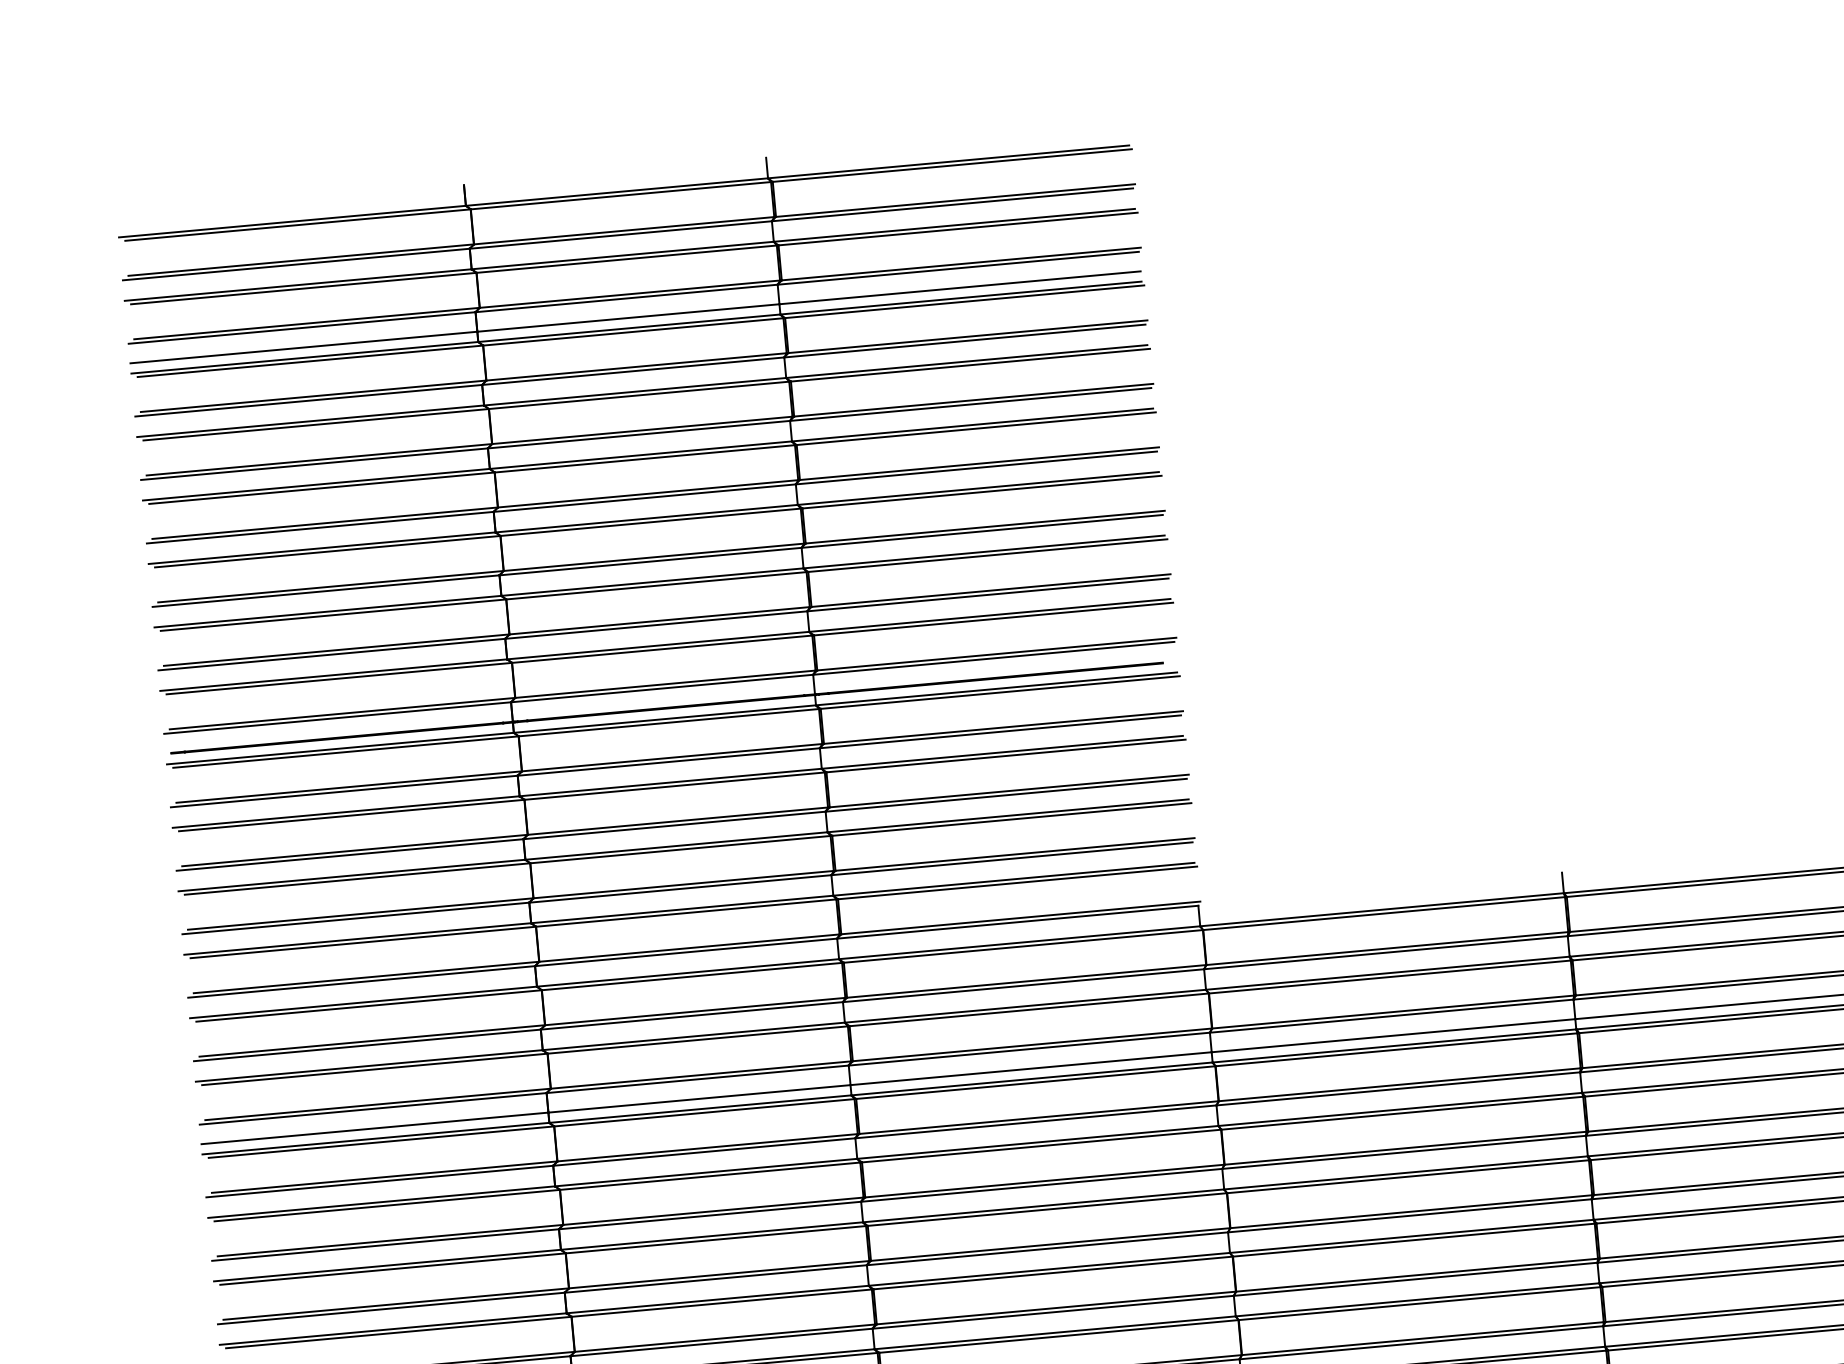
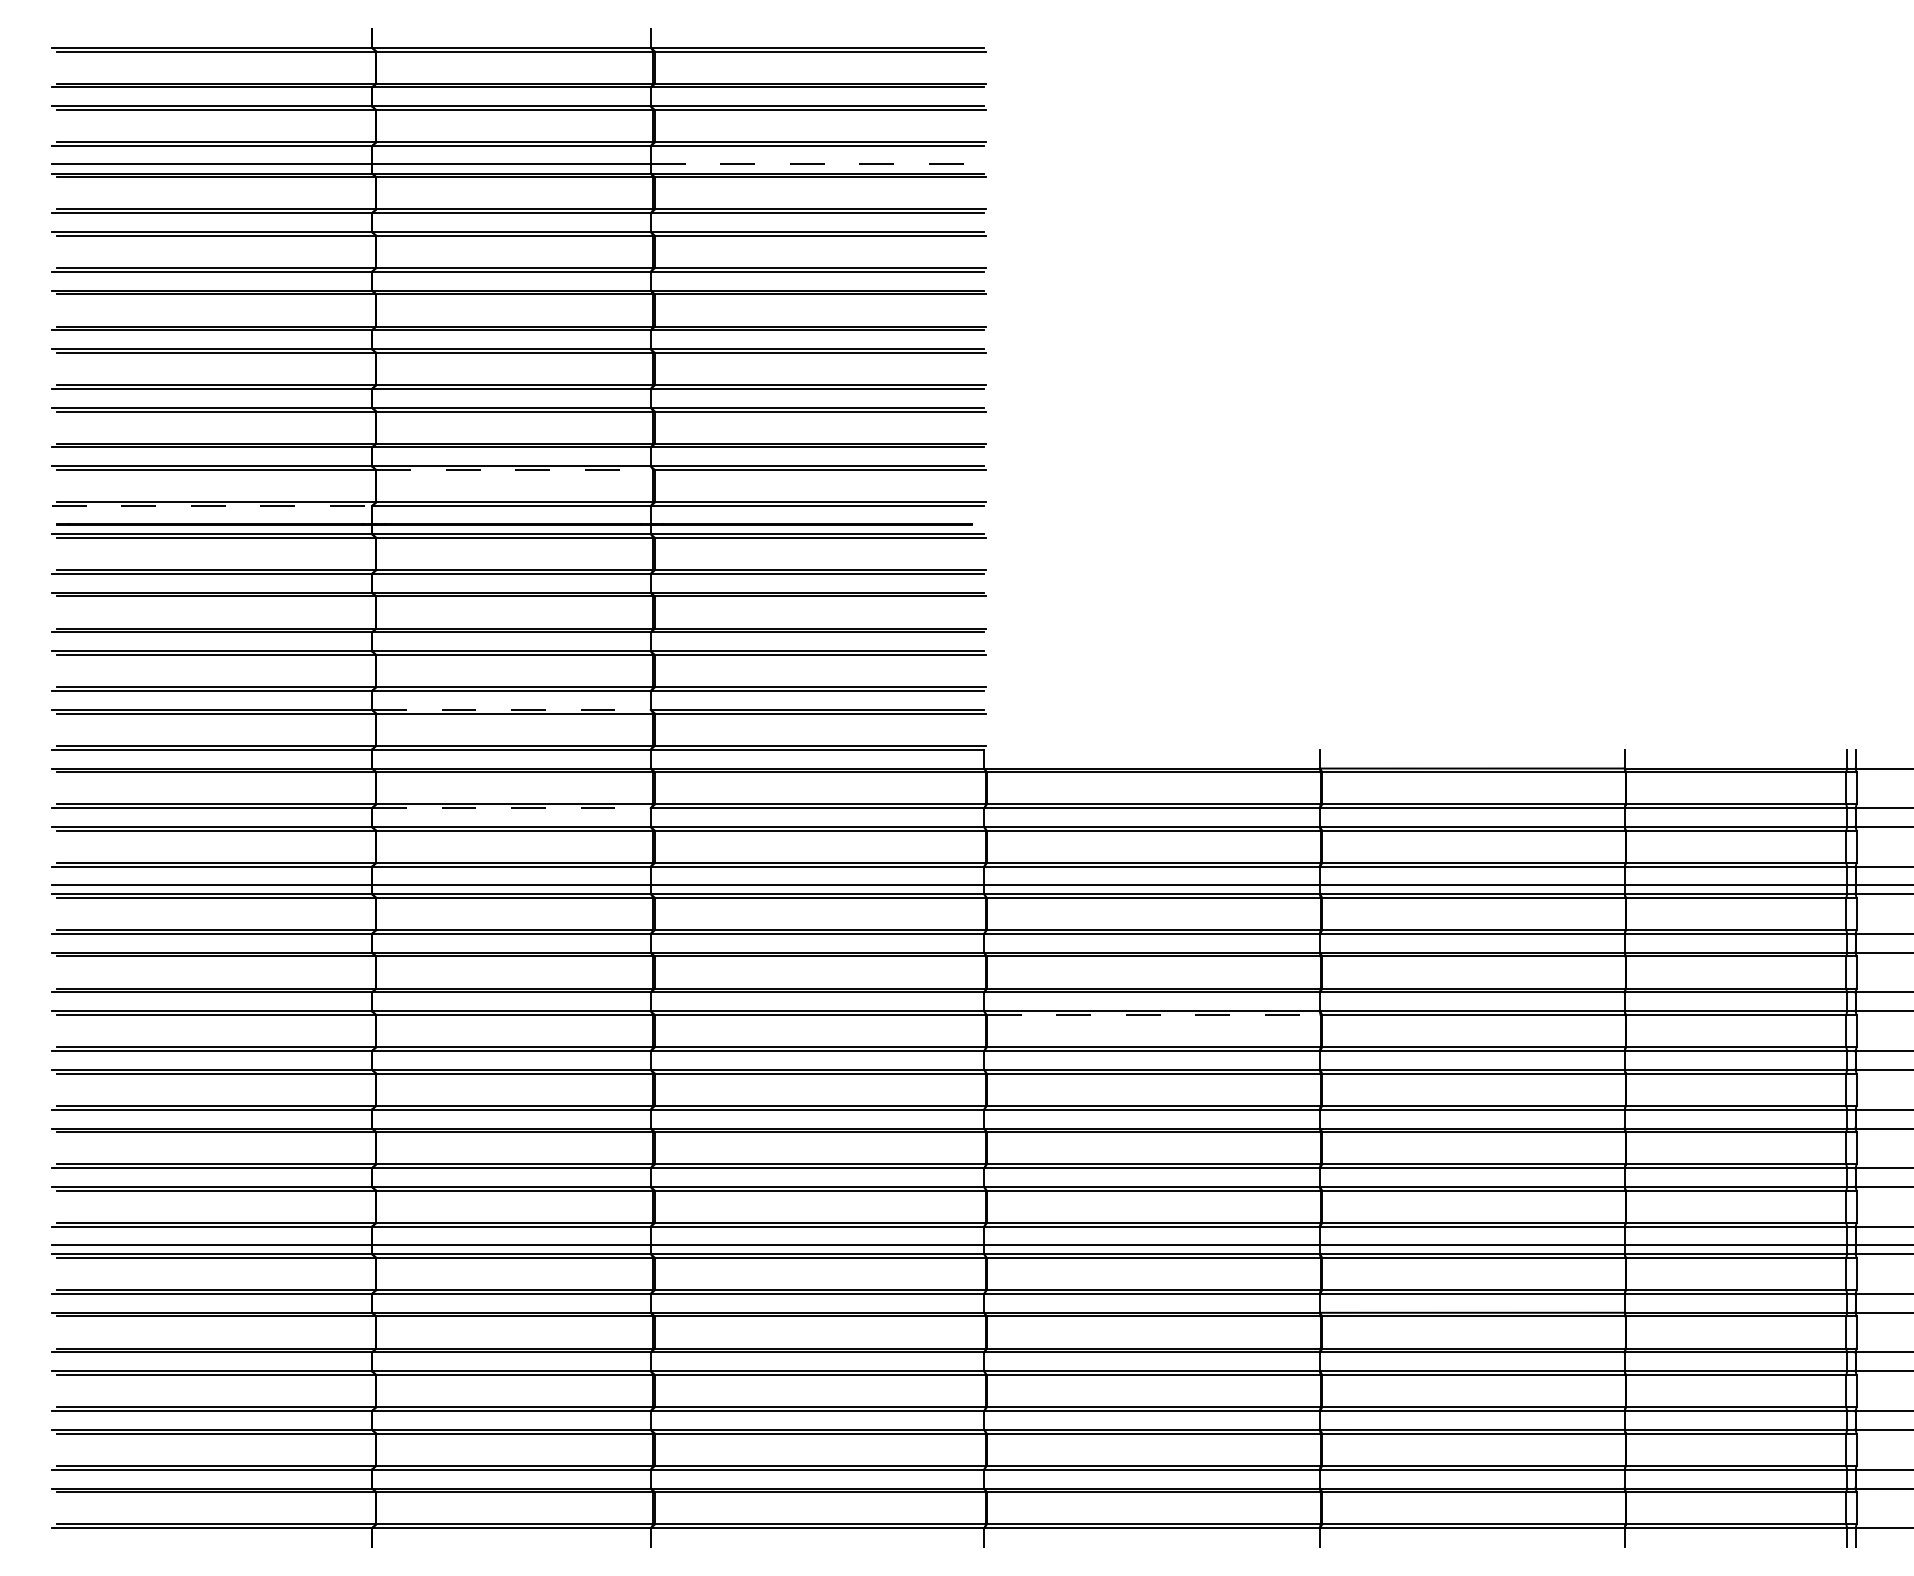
line: (960, 288) -> (817, 164), solid -> dashed
line: (661, 649) -> (514, 470), solid -> dashed
line: (338, 718) -> (212, 506), solid -> dashed
line: (683, 908) -> (512, 709), solid -> dashed
line: (693, 1016) -> (512, 808), solid -> dashed
line: (1407, 1177) -> (1153, 1015), solid -> dashed

